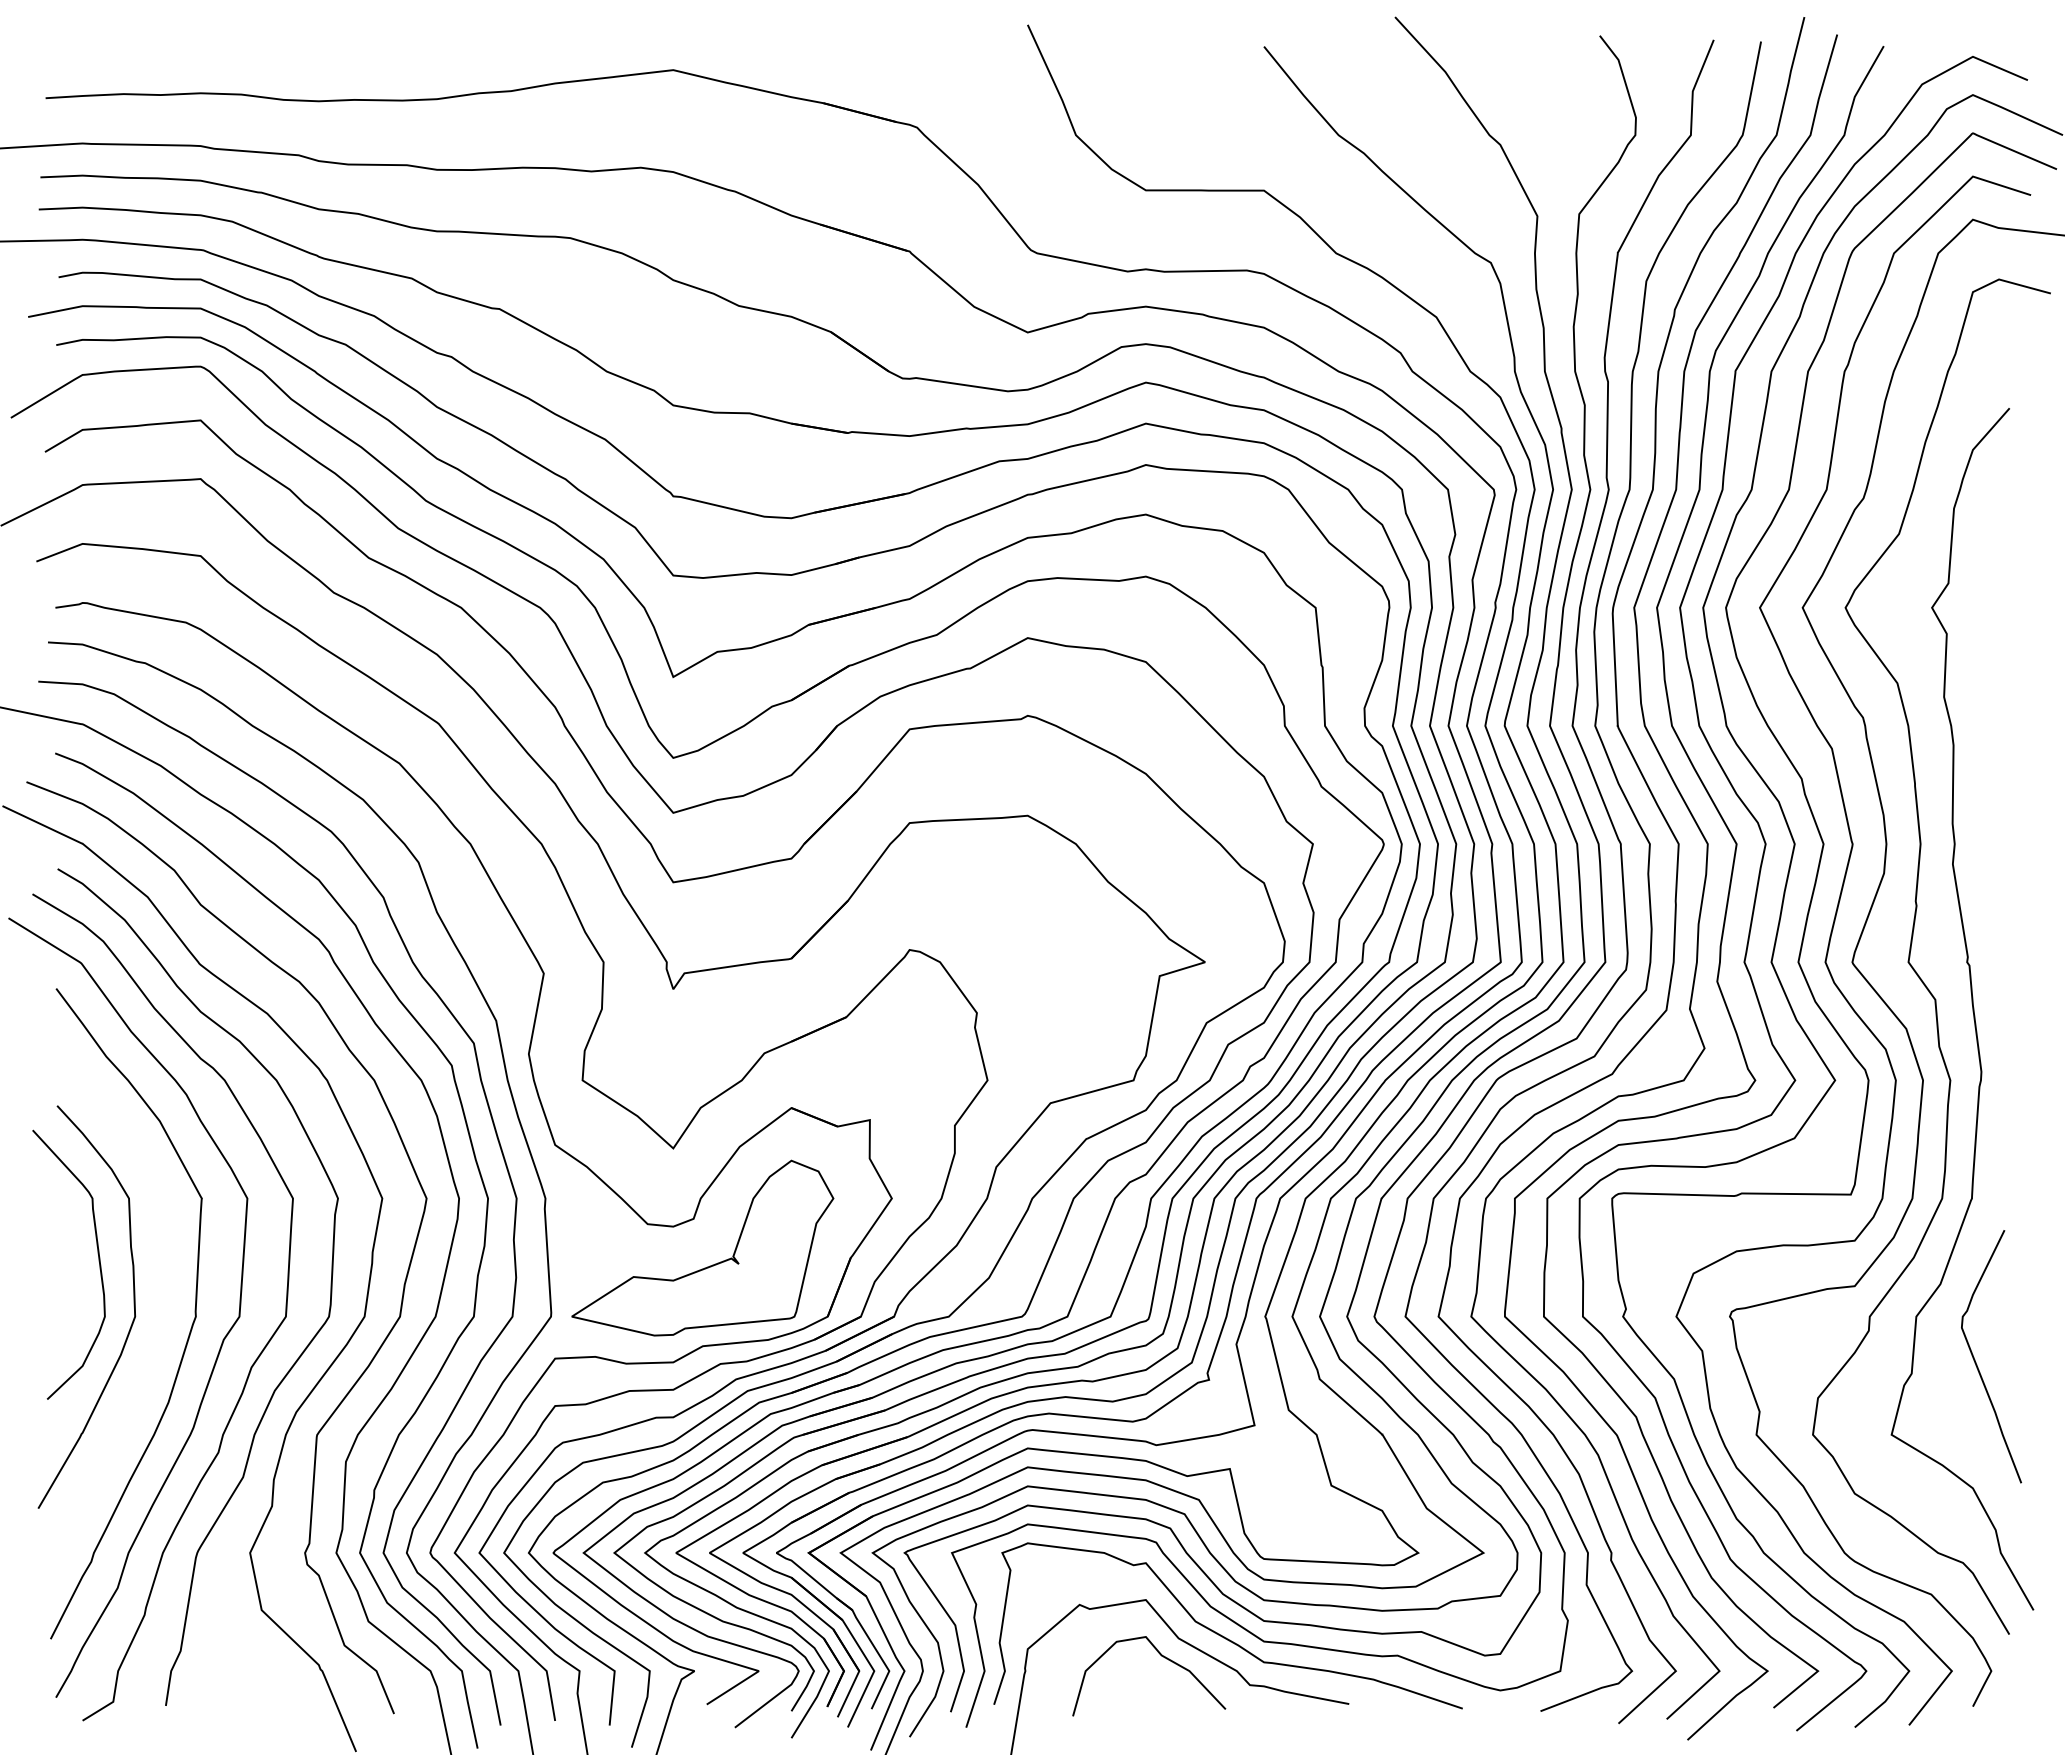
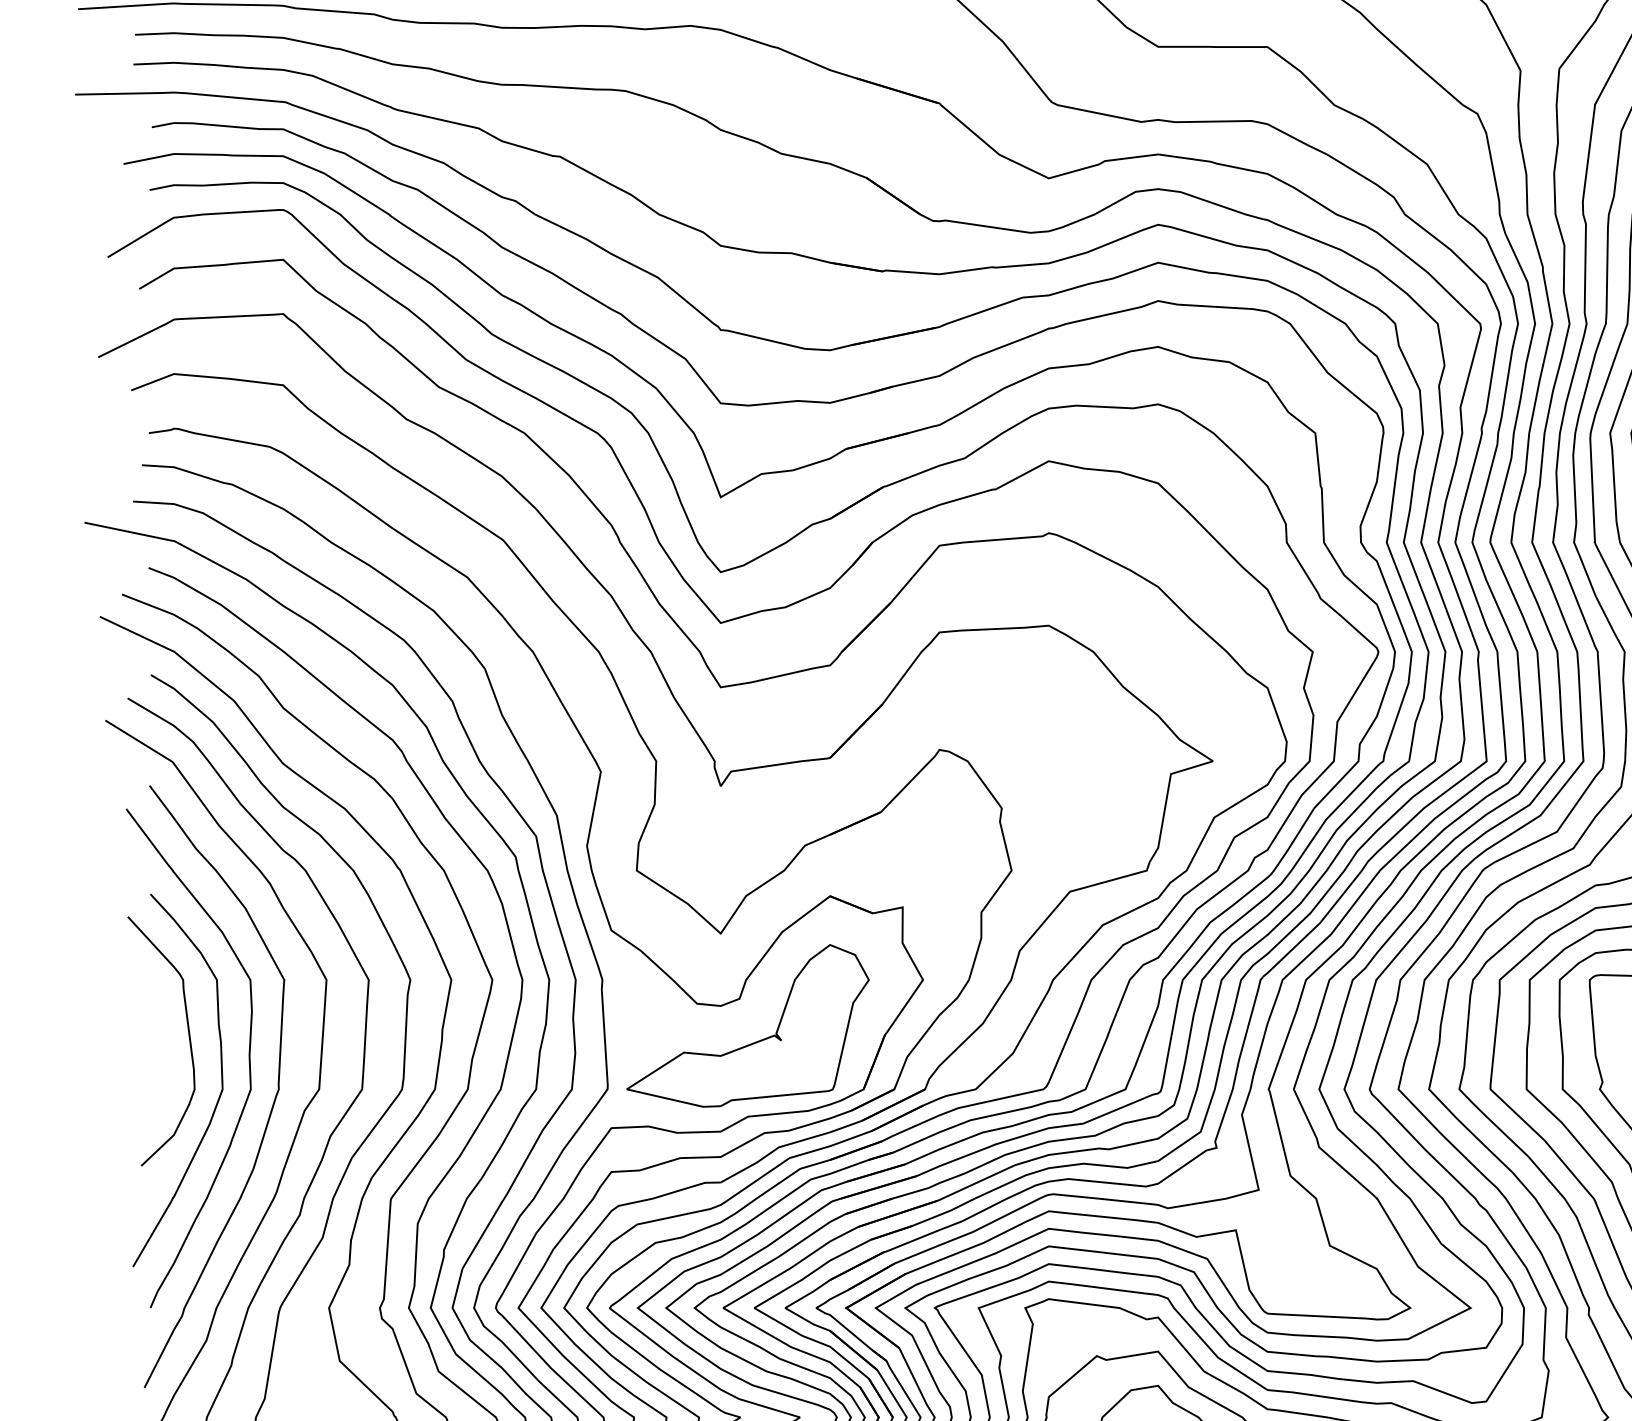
curve: (163, 1282) -> (248, 1057), added

